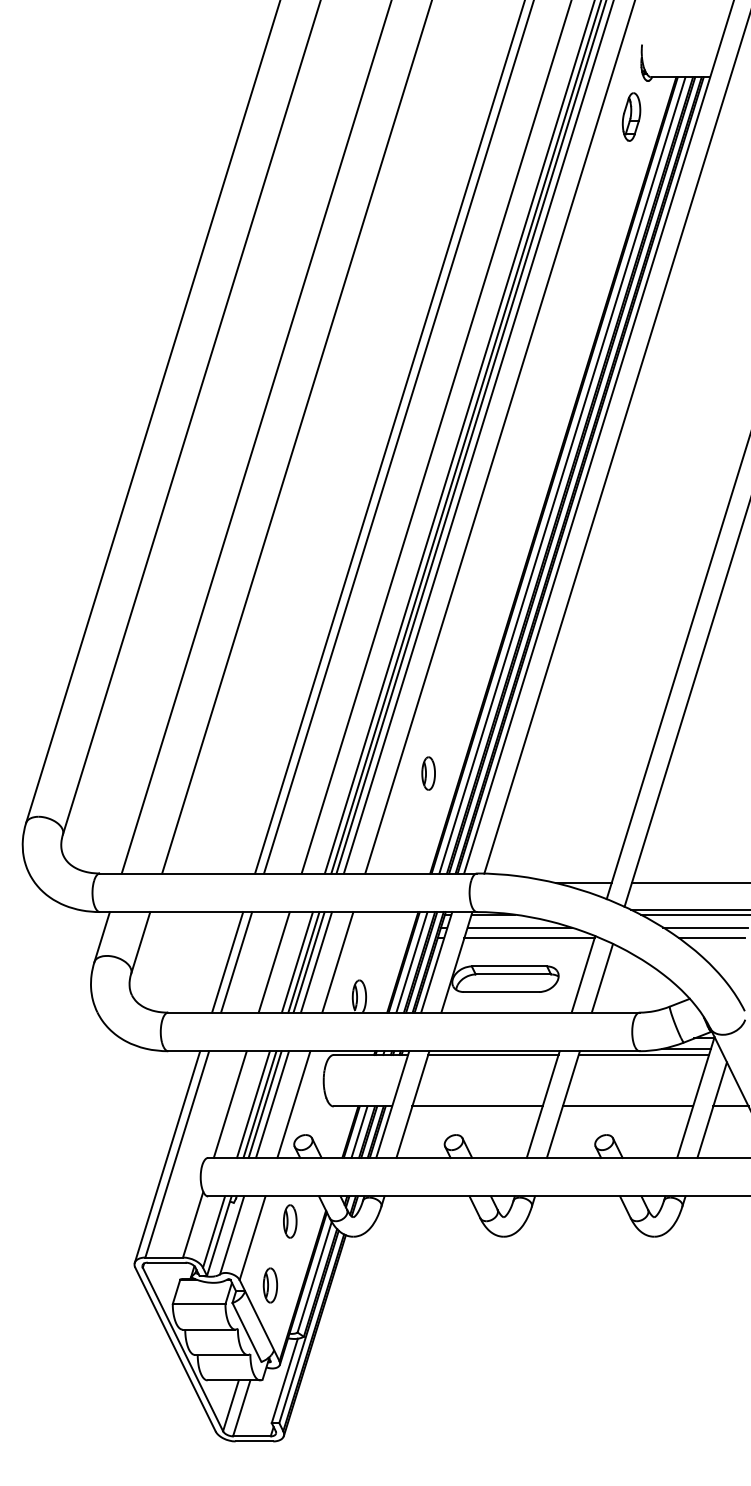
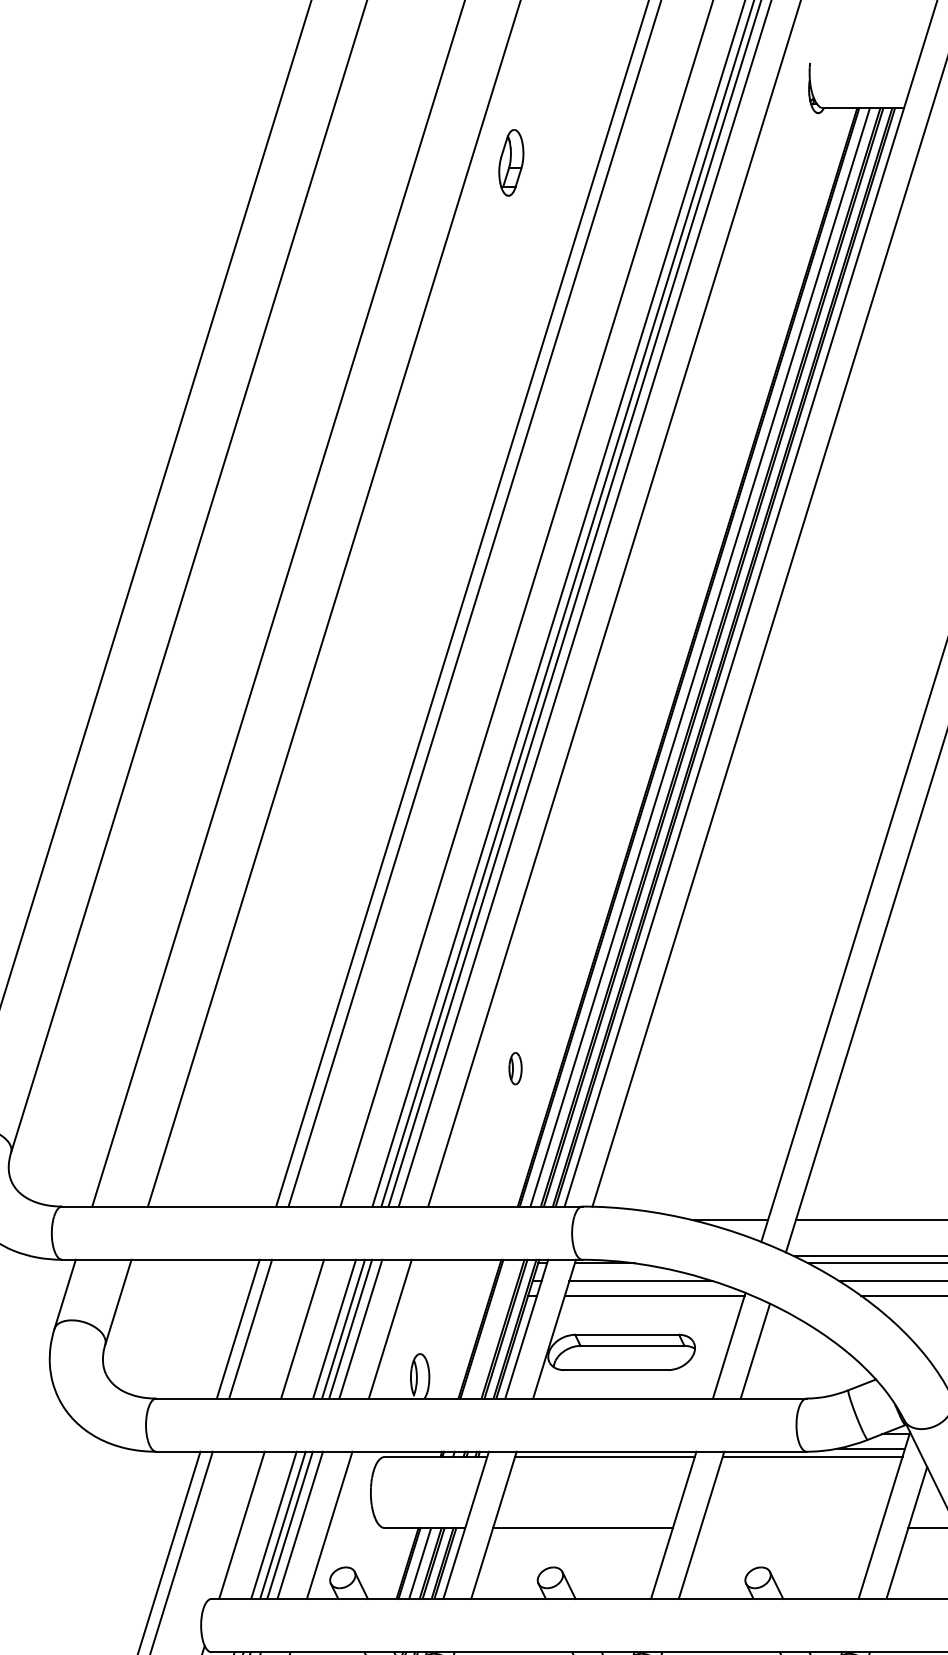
part: (631, 116) -> (511, 162), moved
part: (428, 773) -> (515, 1068), size x0.7
line: (411, 962) -> (491, 1329), removed
line: (627, 1106) -> (789, 1528), removed

